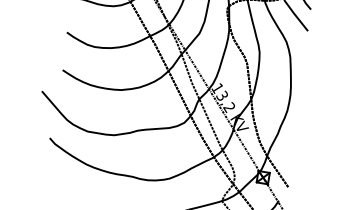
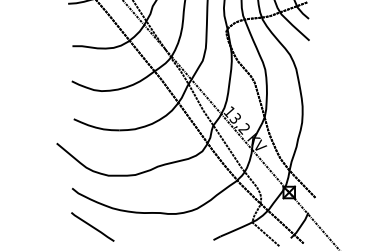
line: (63, 179) -> (92, 226), added

